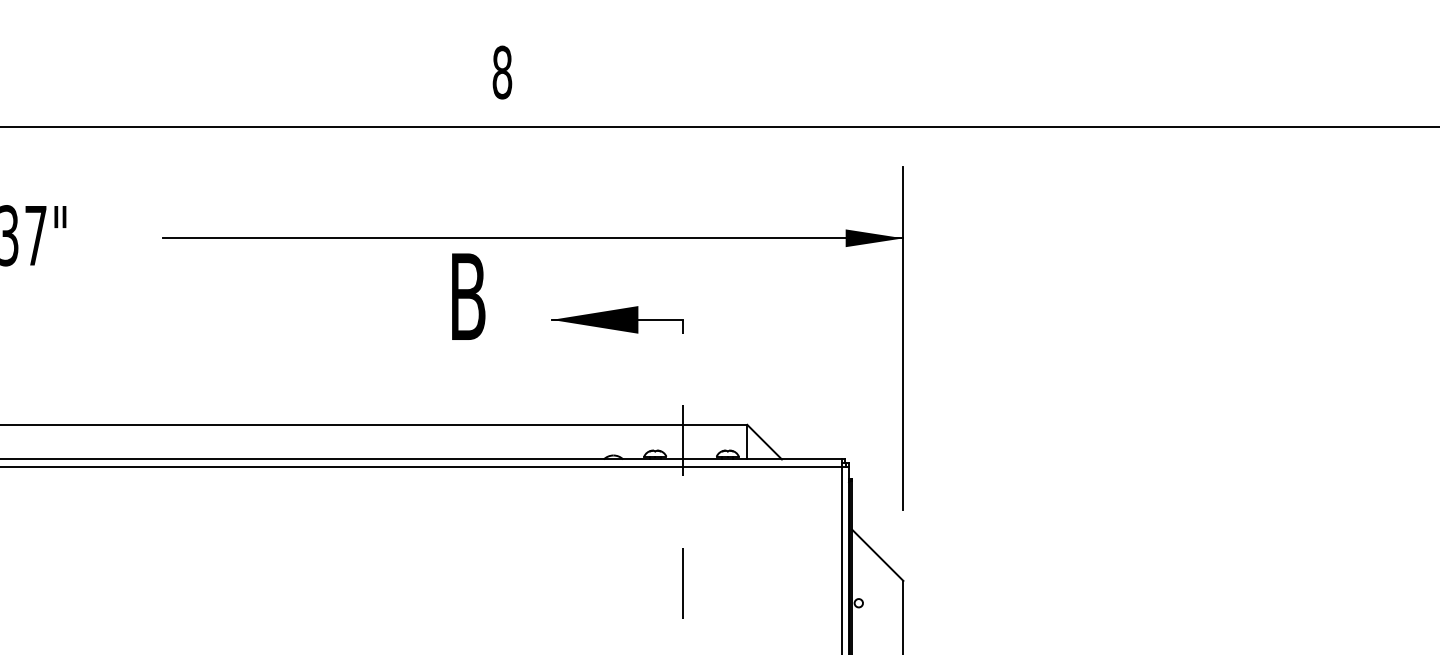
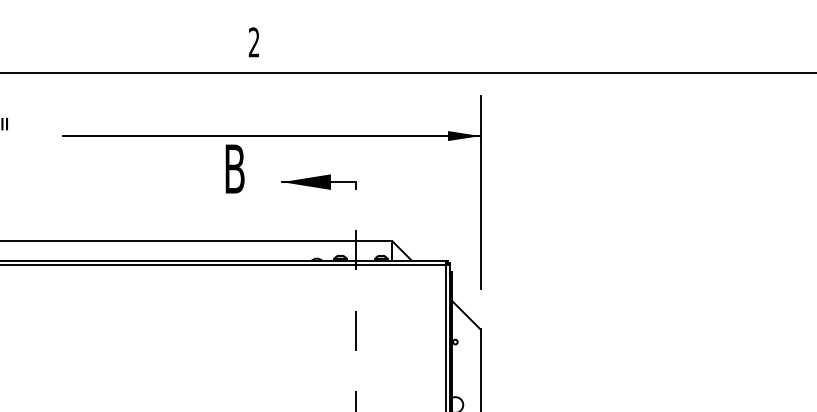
text: (501, 72) -> (253, 42), 8 -> 2

